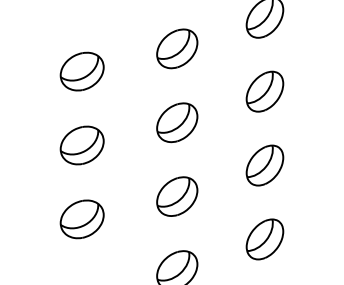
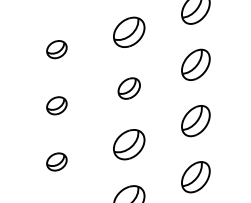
part: (81, 71) -> (56, 49), size x0.6
part: (177, 122) -> (129, 88), size x0.7
part: (81, 145) -> (56, 105), size x0.6
part: (81, 219) -> (56, 162), size x0.6

